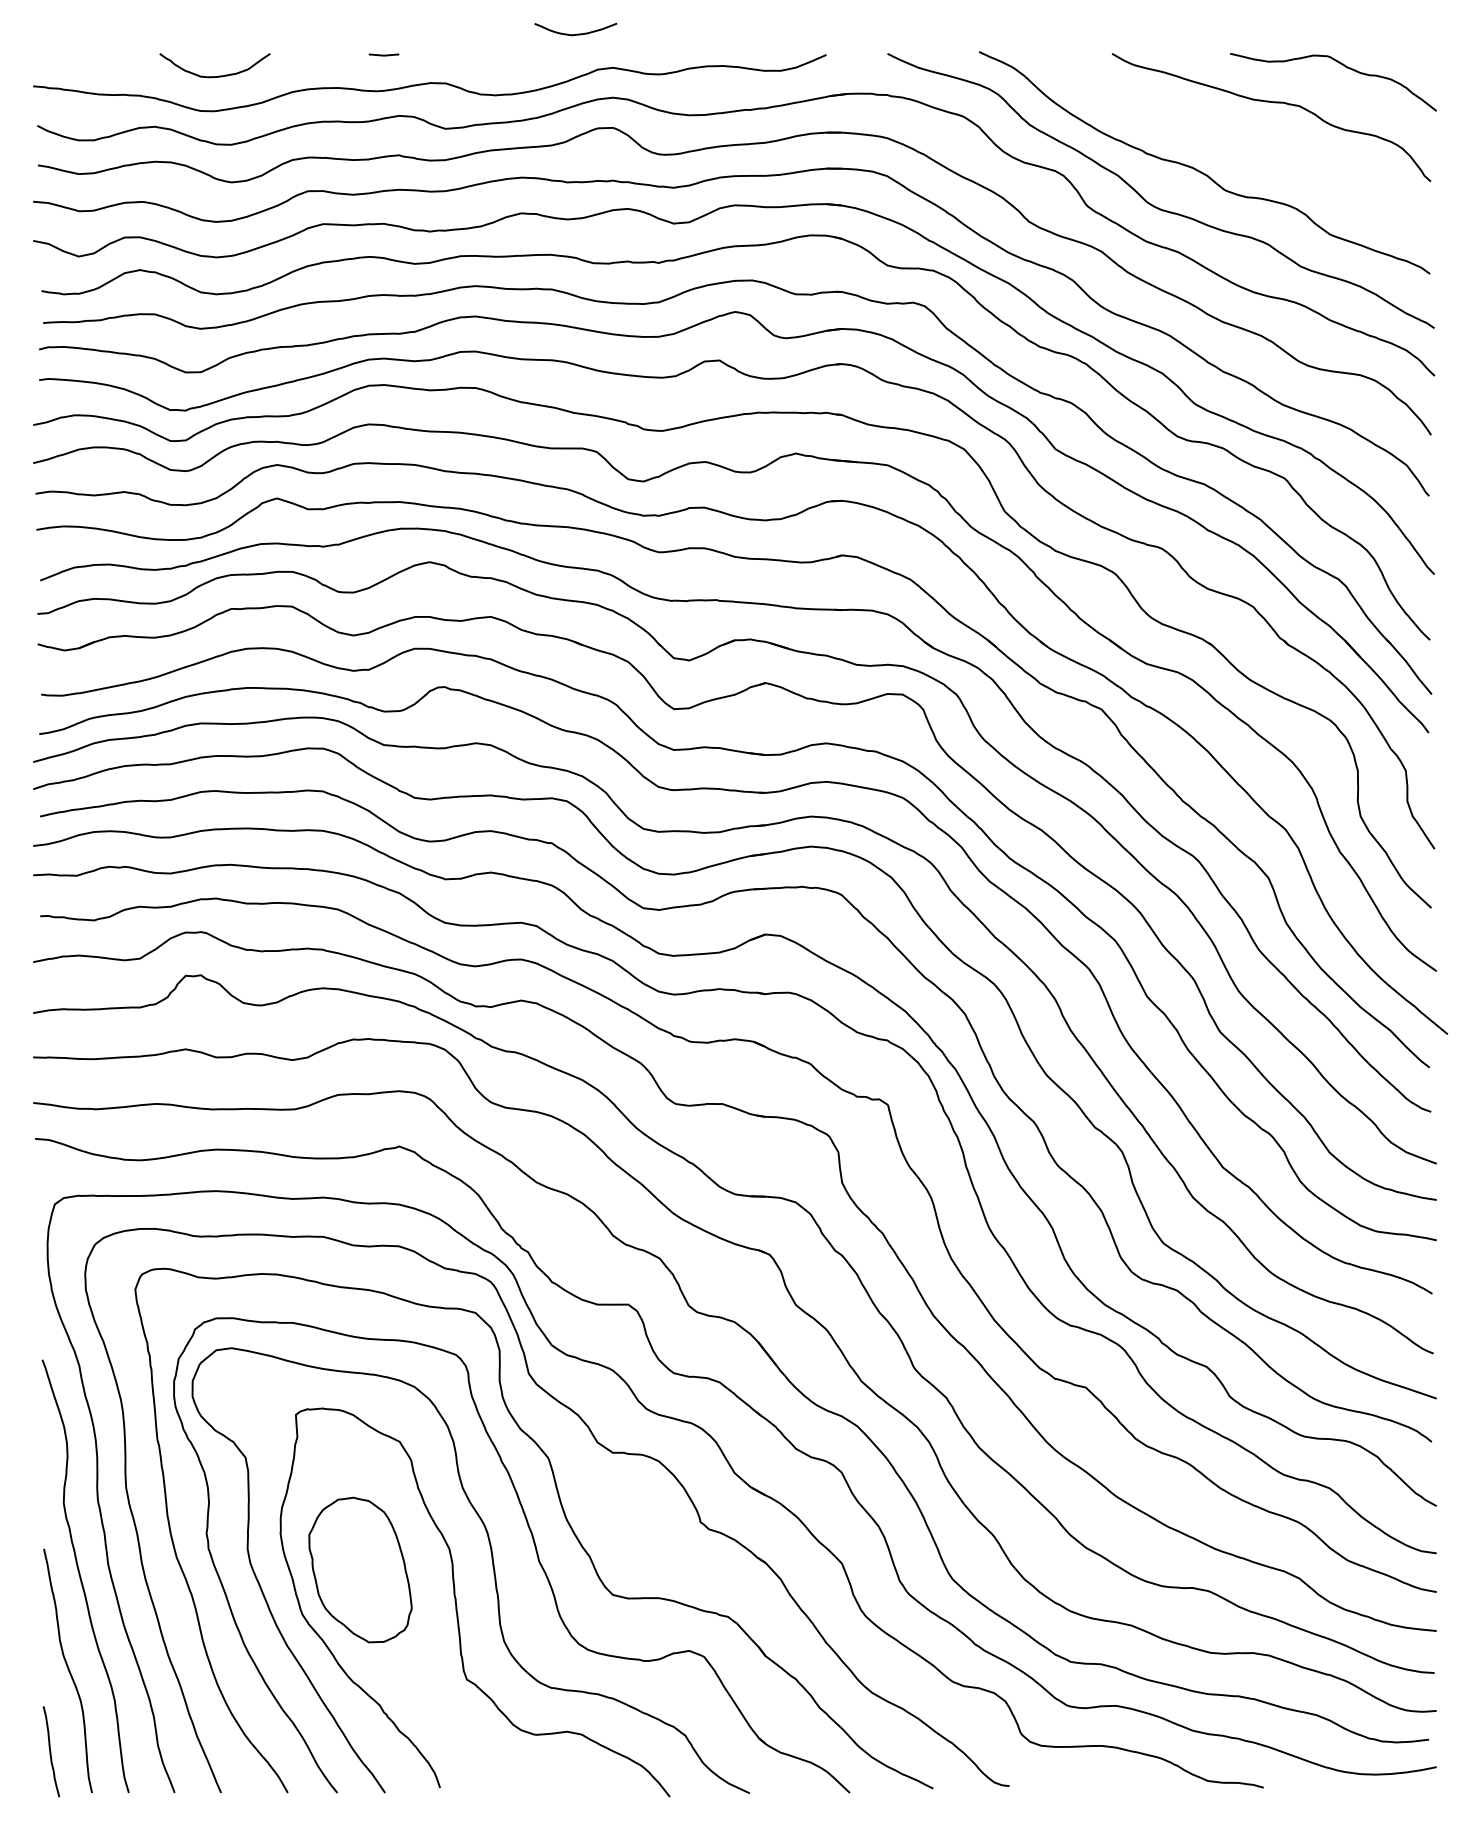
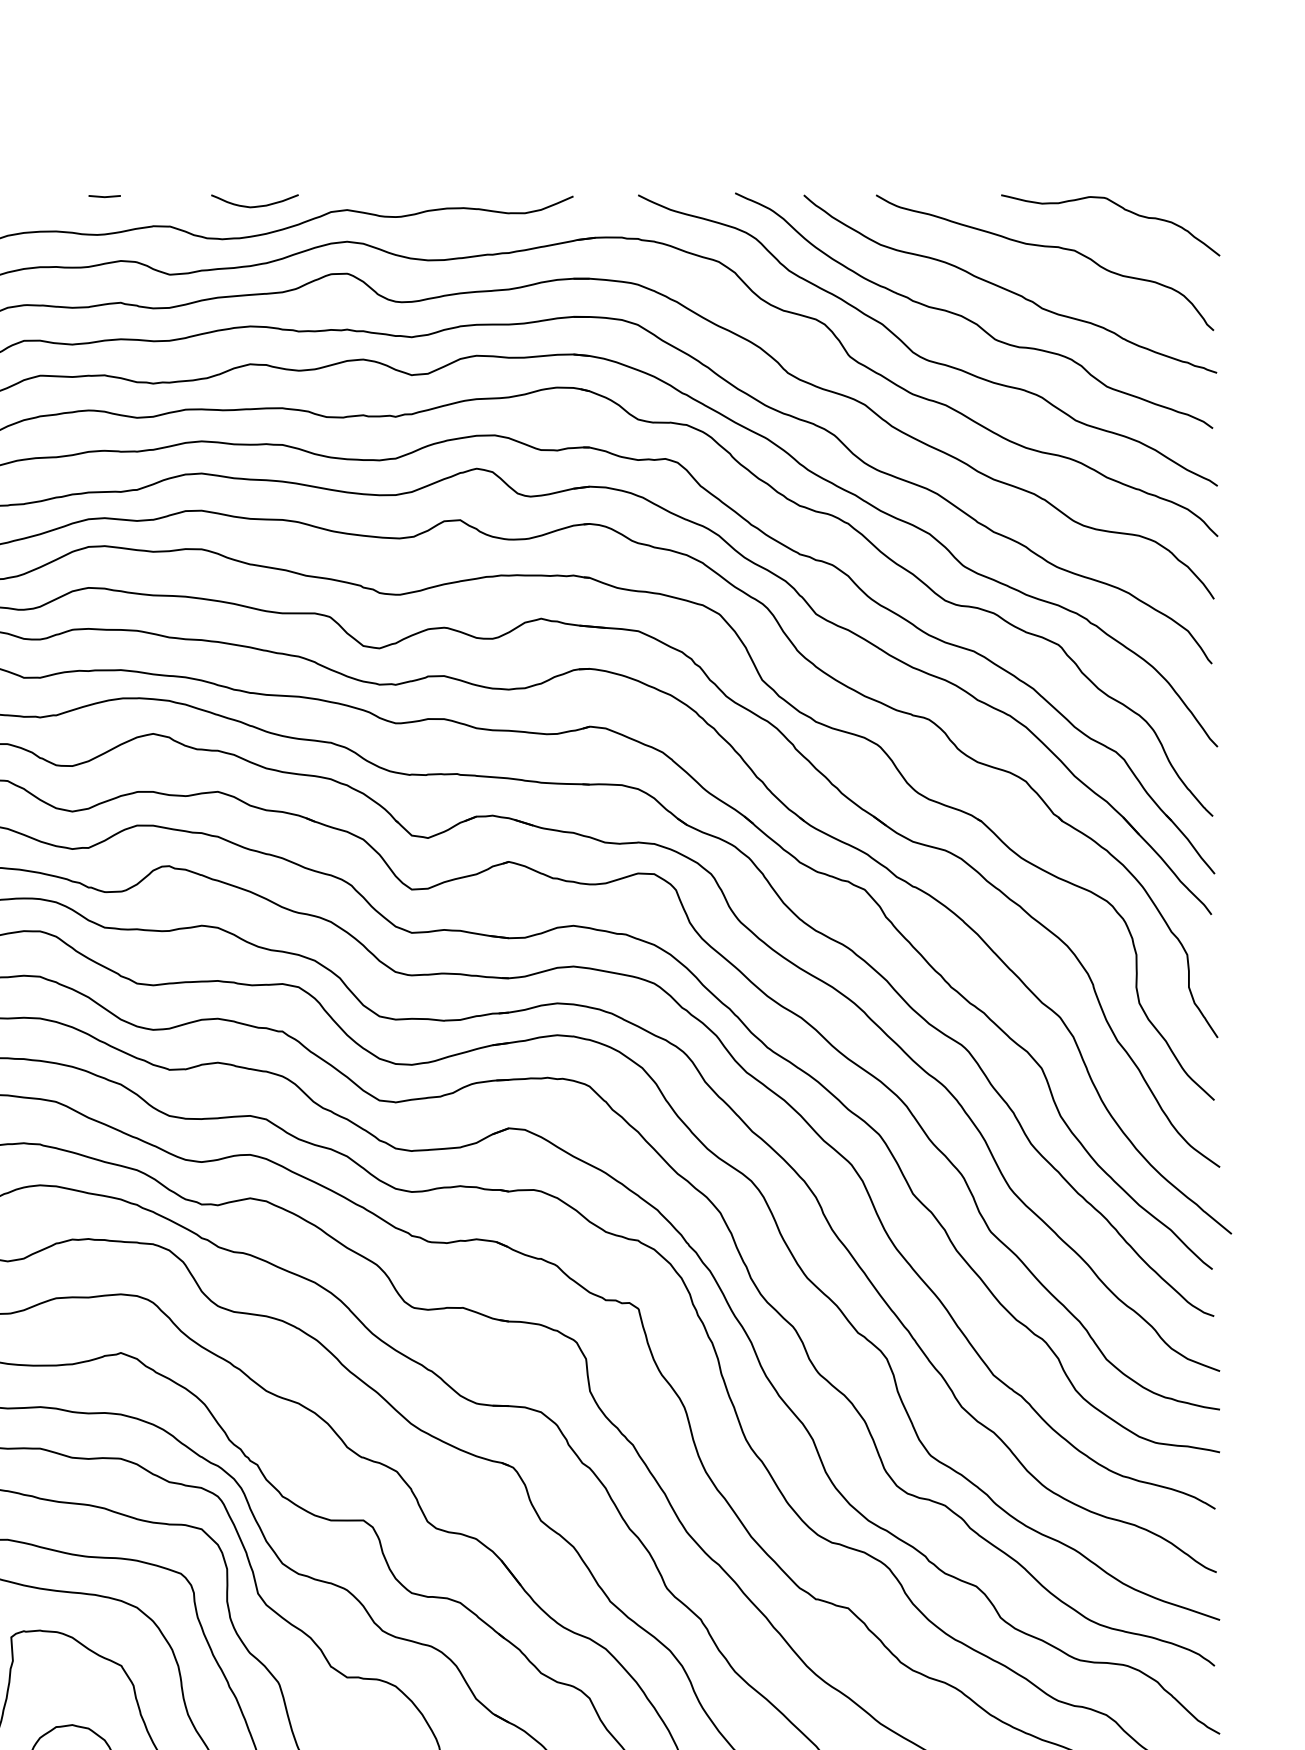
curve: (576, 33) -> (255, 205), moved
curve: (1236, 142) -> (1007, 289), added

